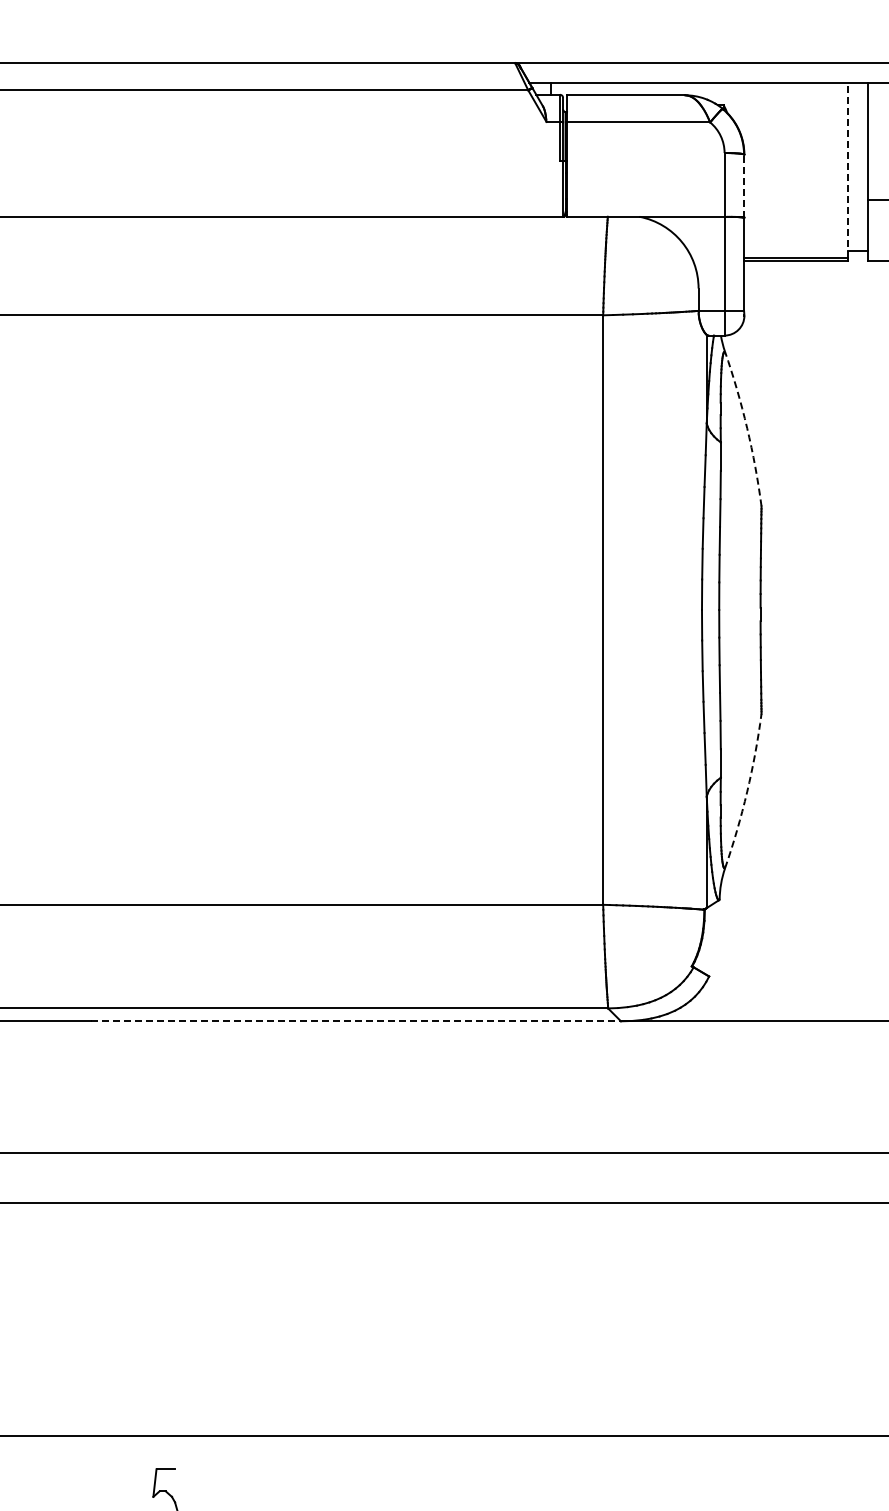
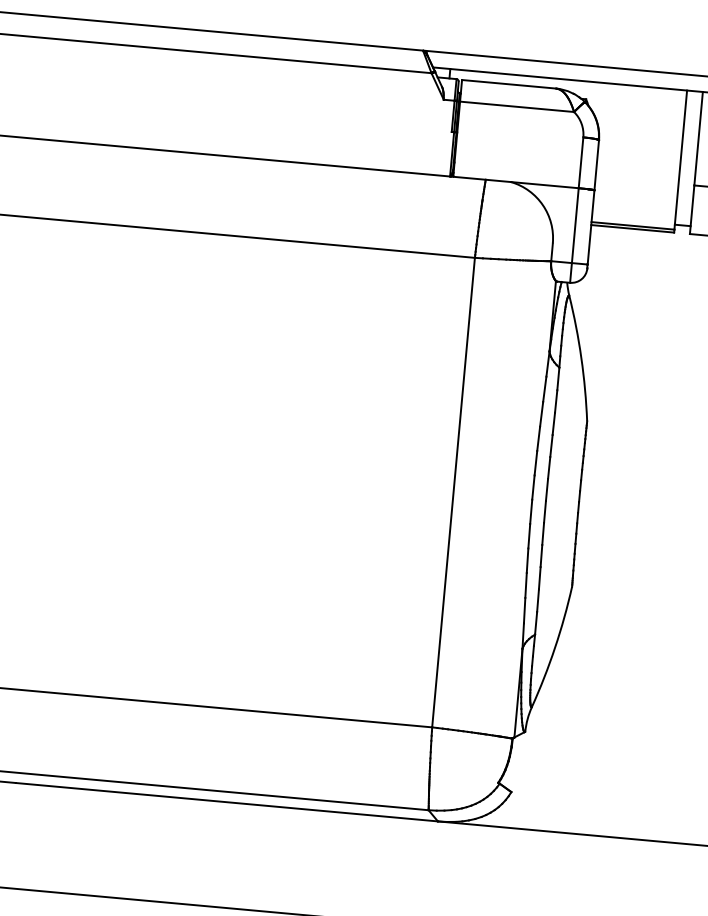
line: (848, 169) -> (680, 159), dashed -> solid
line: (744, 185) -> (596, 164), dashed -> solid
arc: (747, 428) -> (581, 358), dashed -> solid
arc: (747, 791) -> (555, 647), dashed -> solid
line: (356, 1021) -> (227, 802), dashed -> solid

